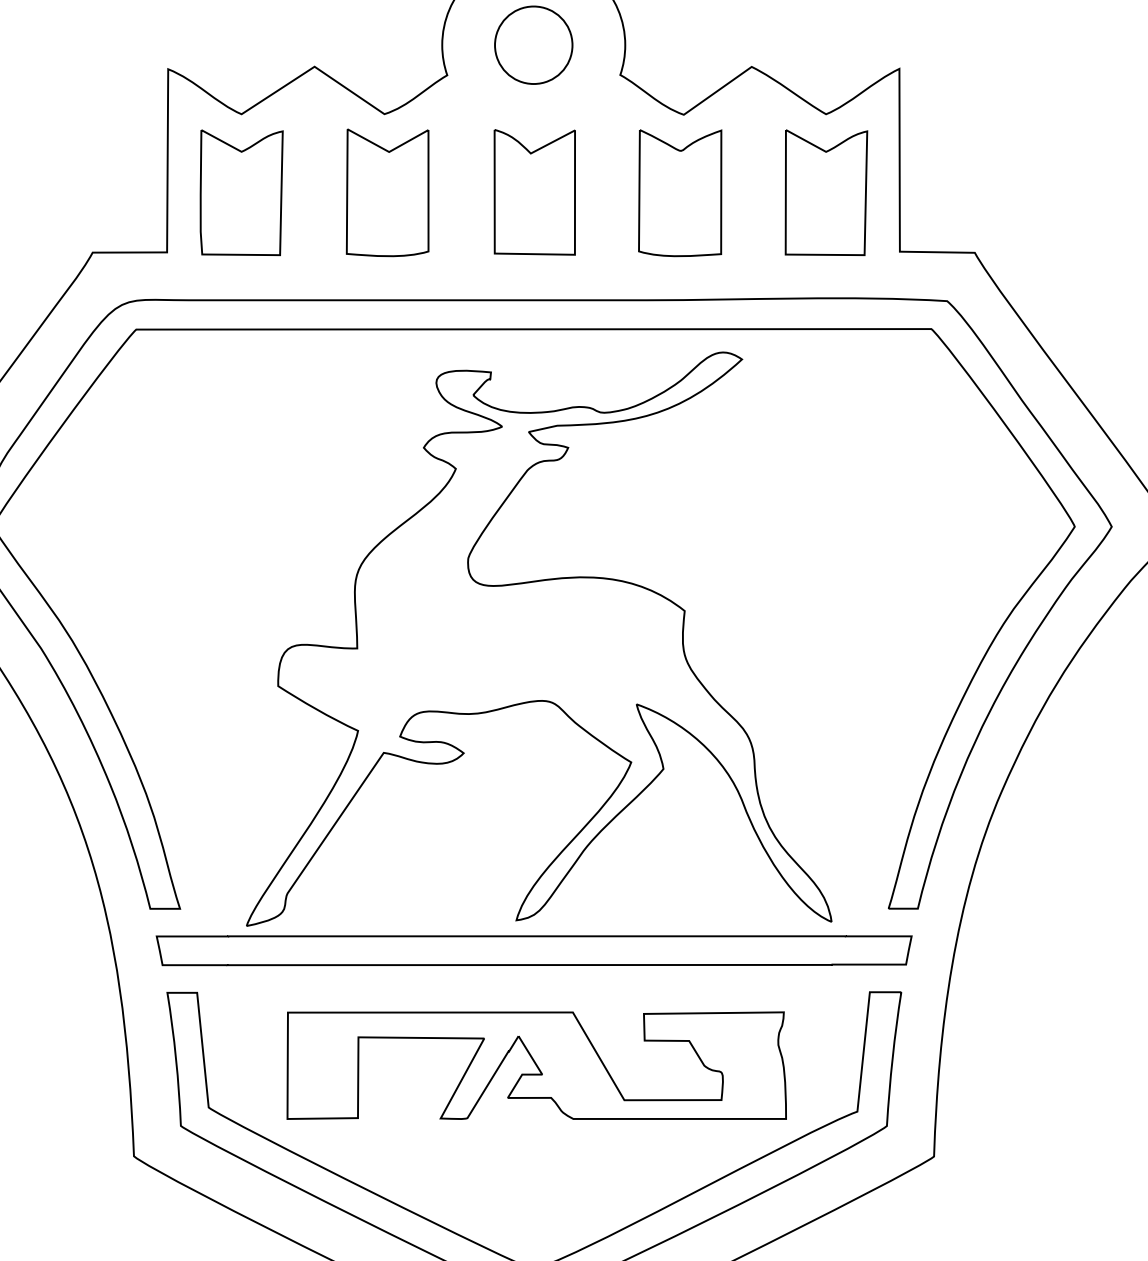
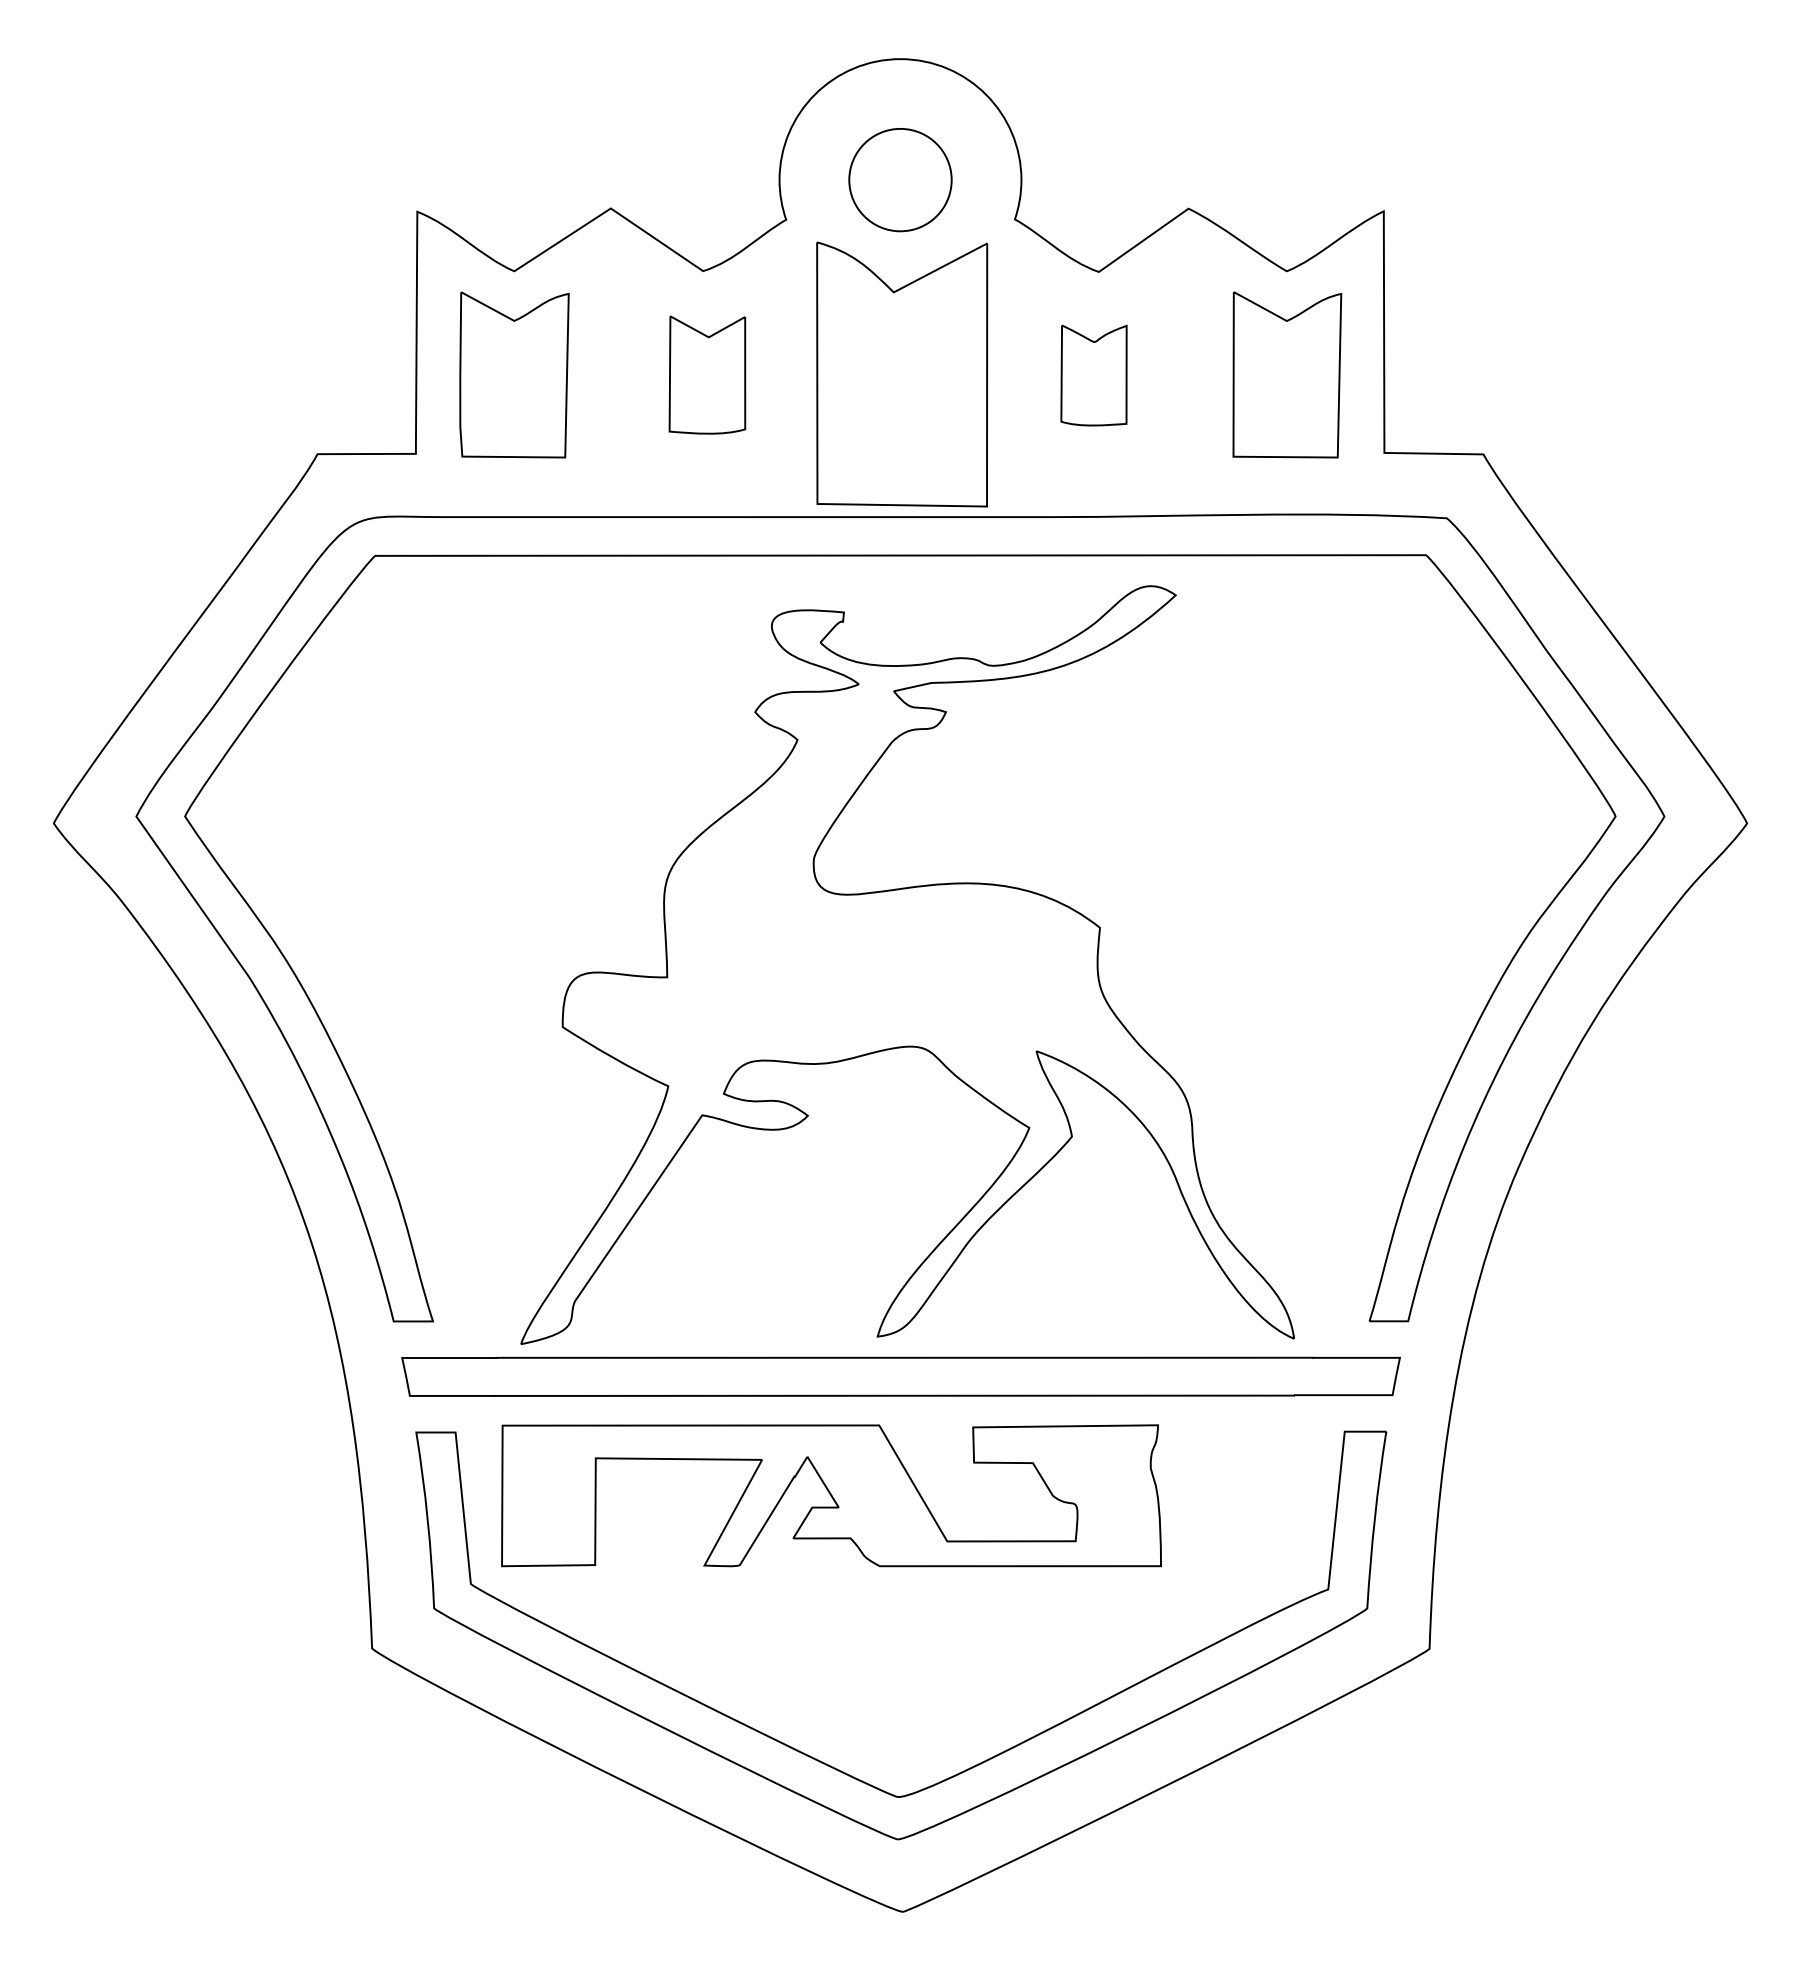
part: (387, 192) -> (707, 374), size x0.7
part: (534, 192) -> (901, 374), size x1.6
part: (679, 193) -> (1093, 375), size x0.6
part: (536, 1065) -> (831, 1495), moved

